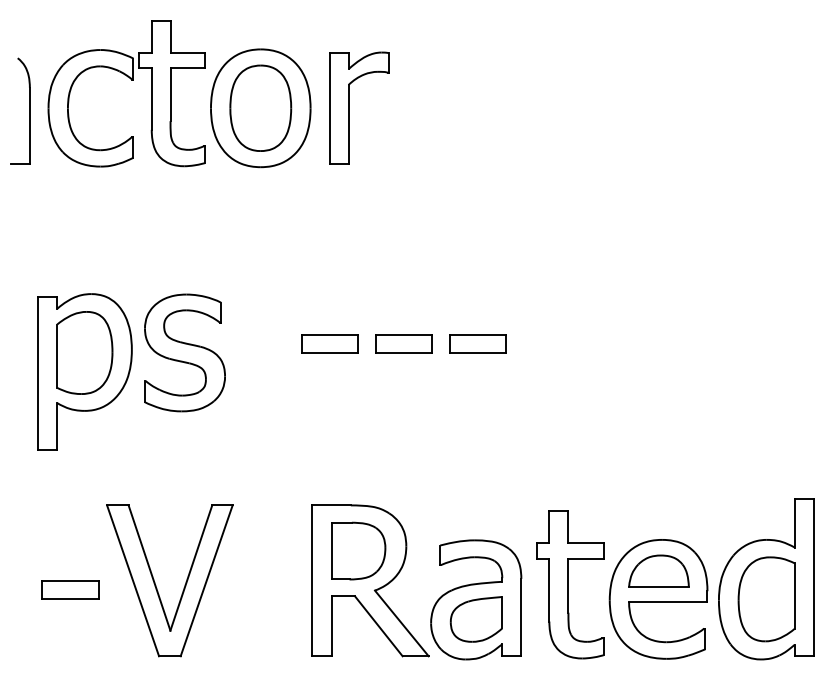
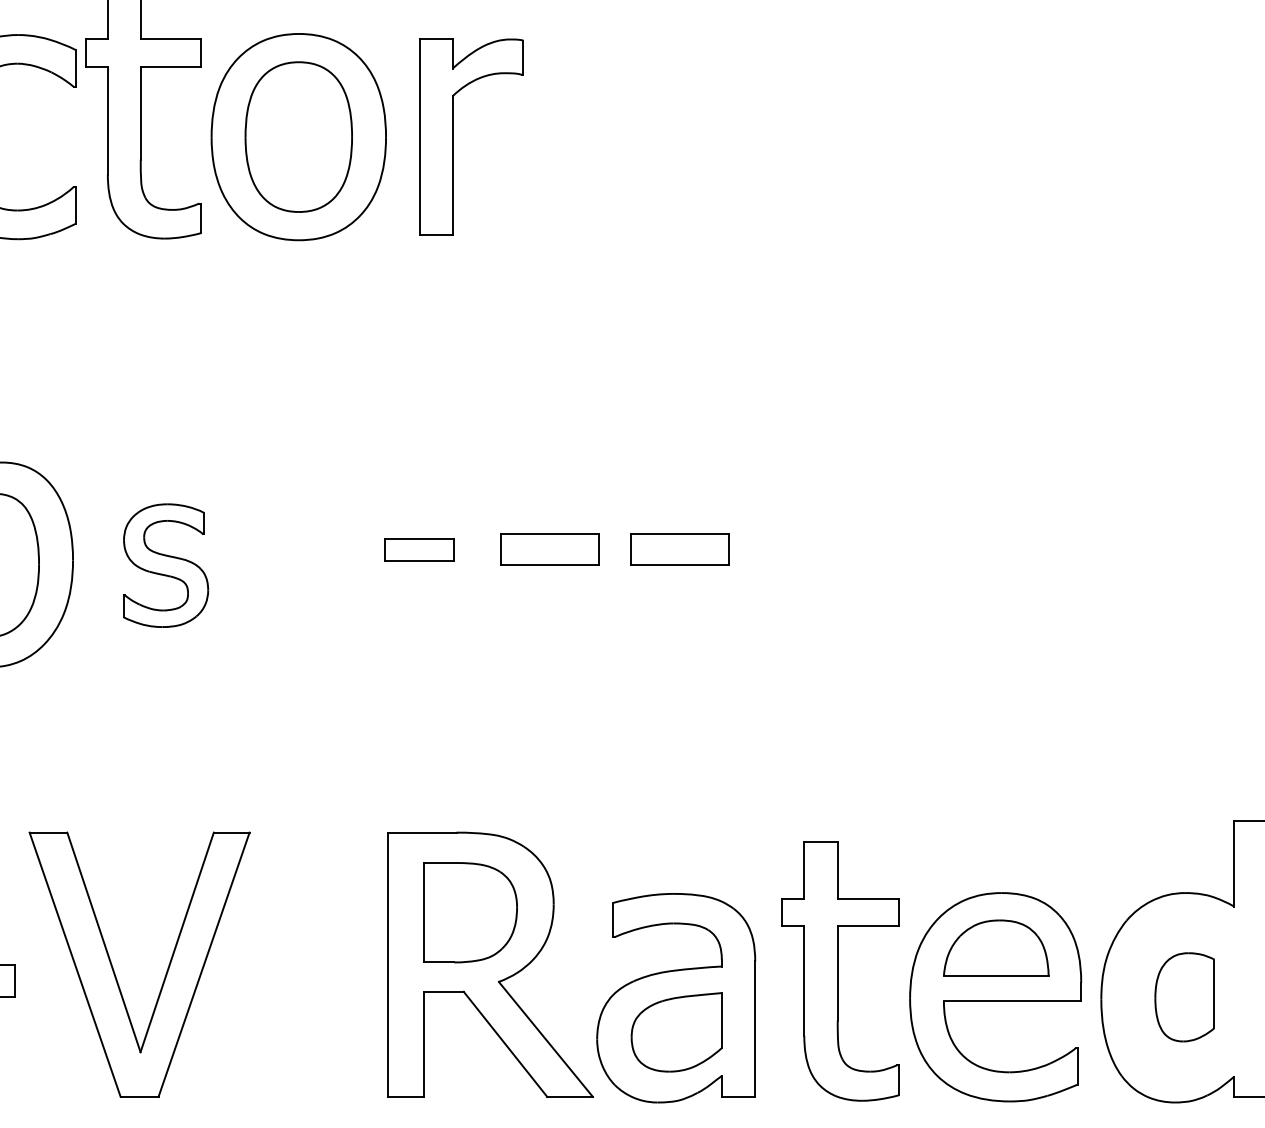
part: (329, 343) -> (419, 549), size x0.7
part: (184, 352) -> (165, 564), size x0.6
part: (766, 599) -> (1184, 997), size x0.6

